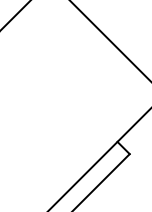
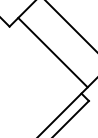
line: (69, 74) -> (52, 52), added

